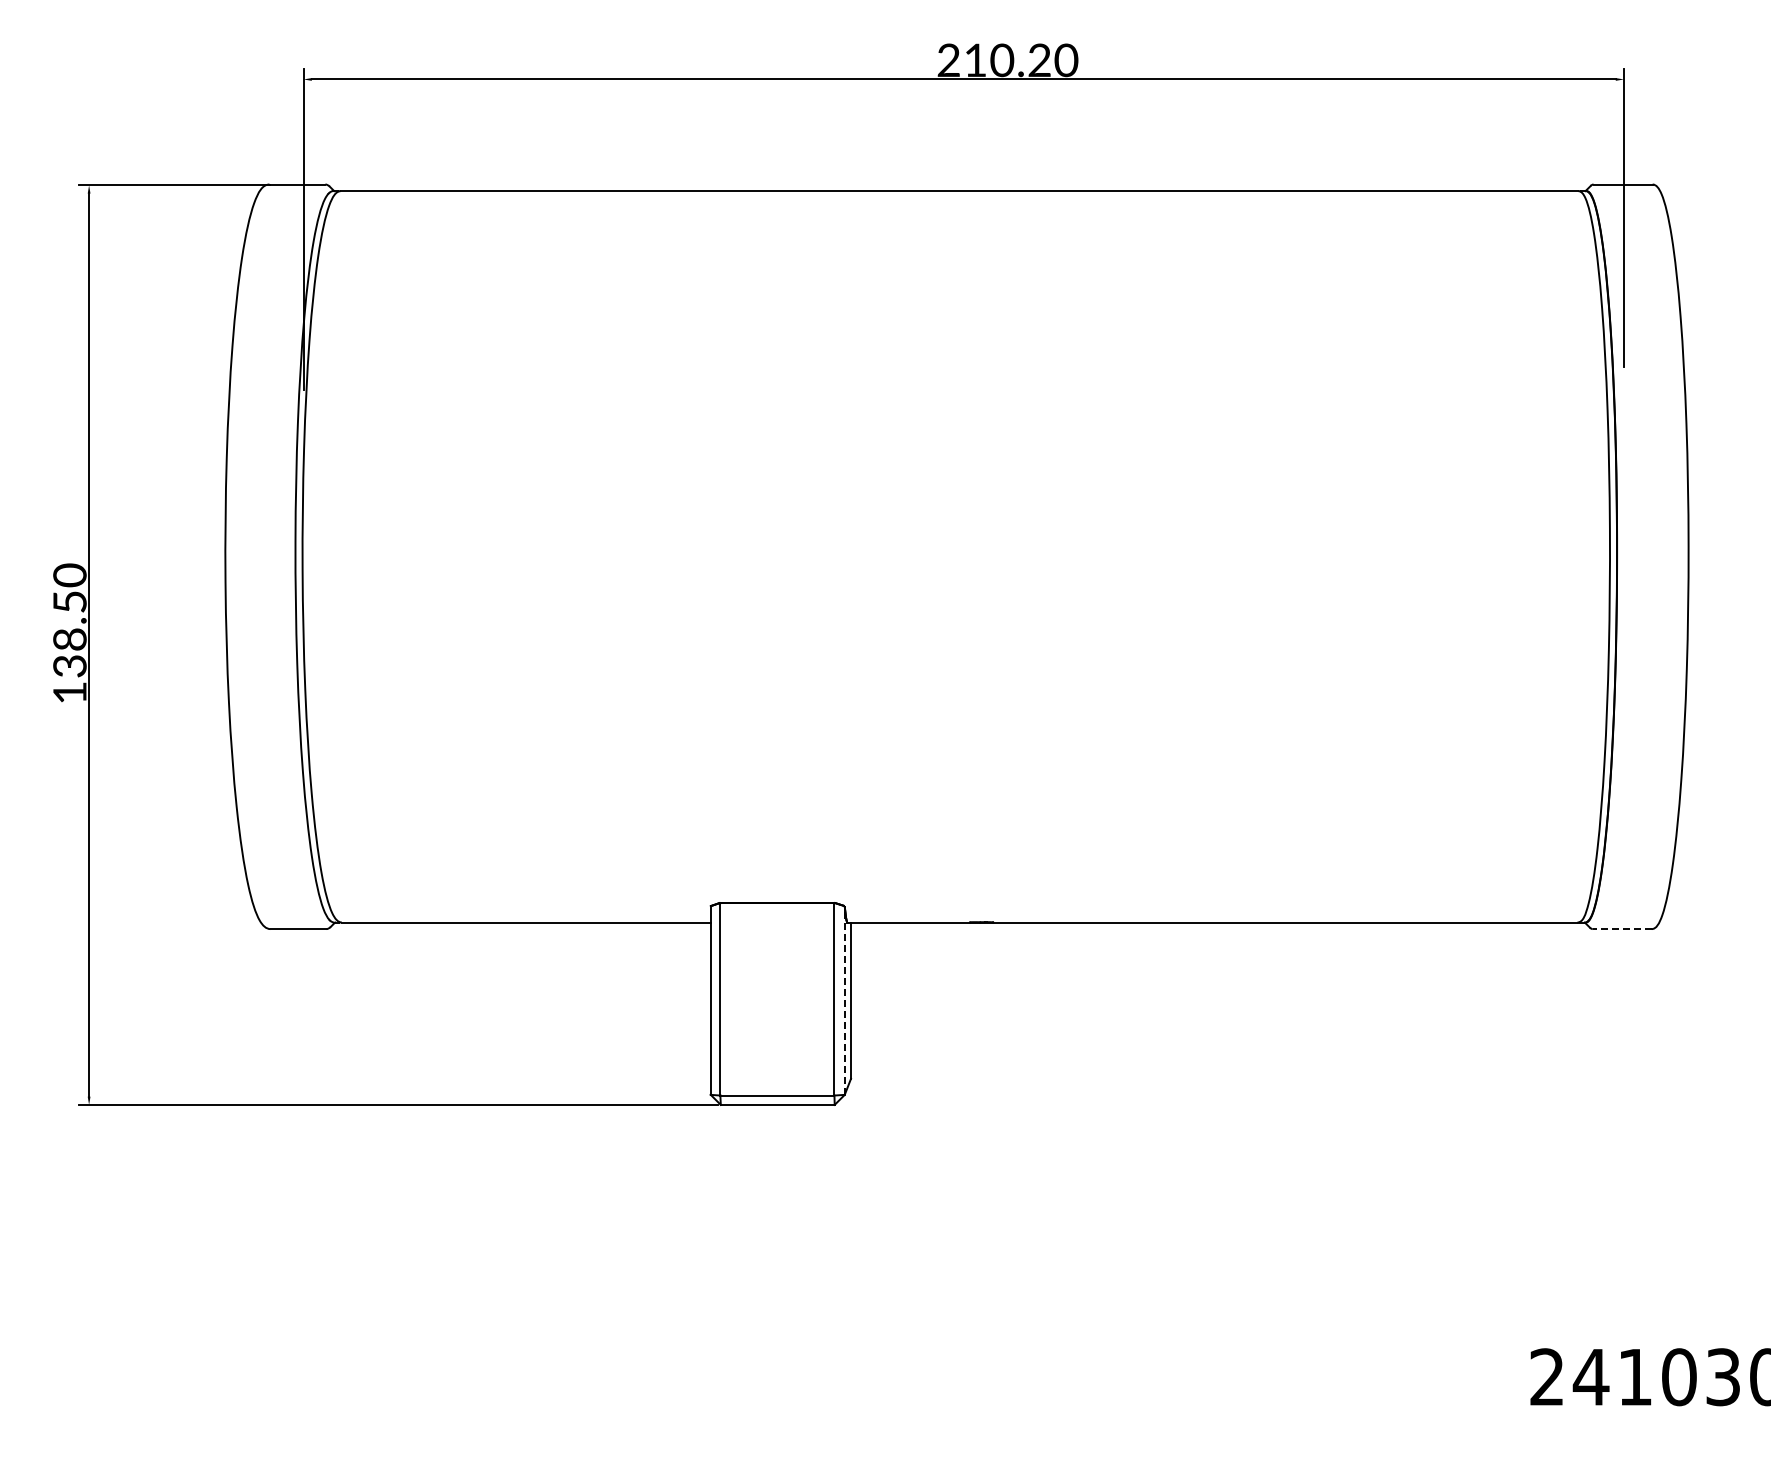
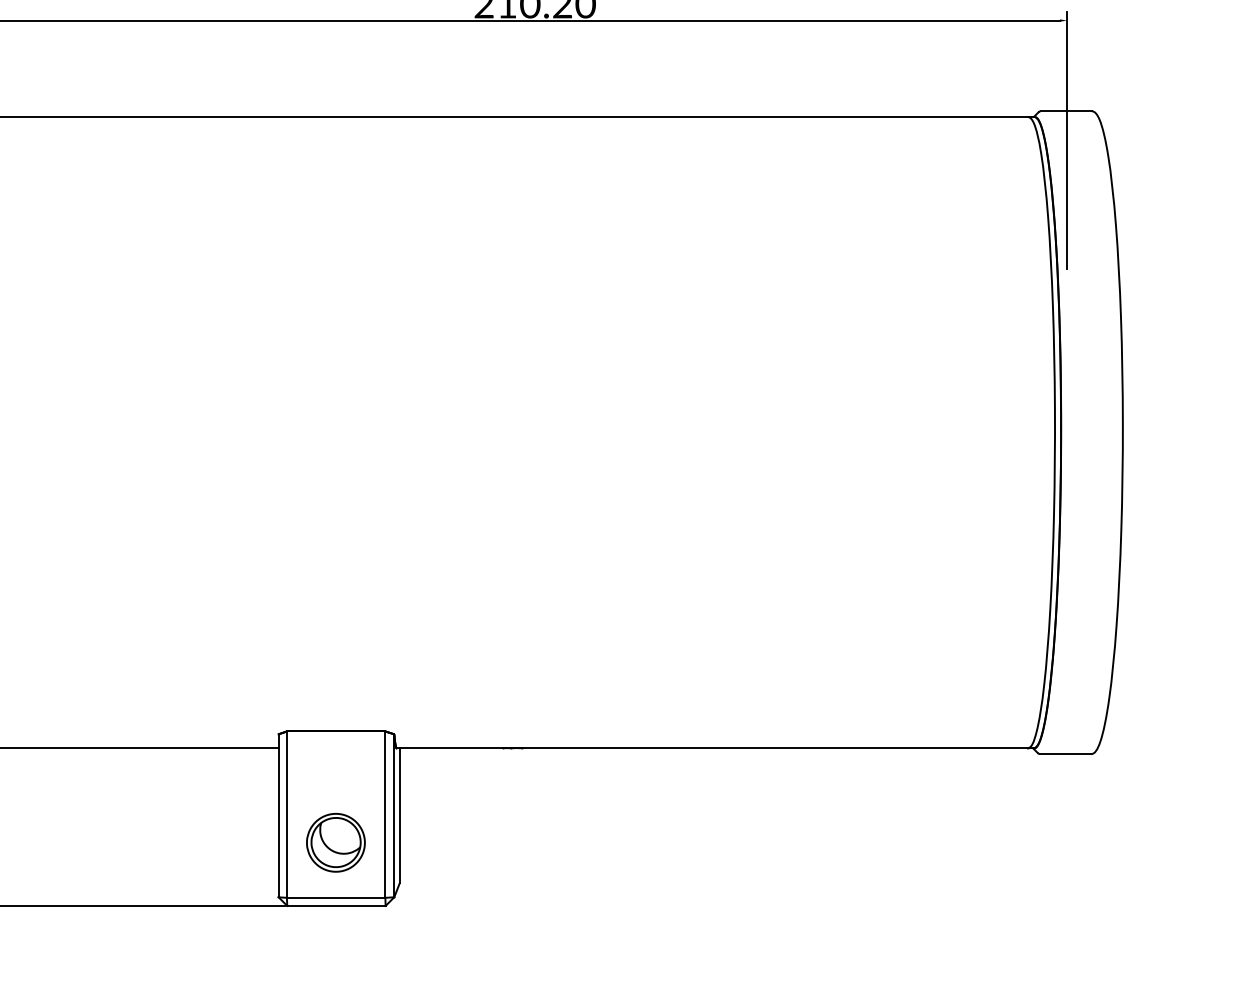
line: (1621, 929) -> (1064, 754), dashed -> solid
line: (844, 1000) -> (394, 815), dashed -> solid
part: (776, 1031) -> (335, 842), added

